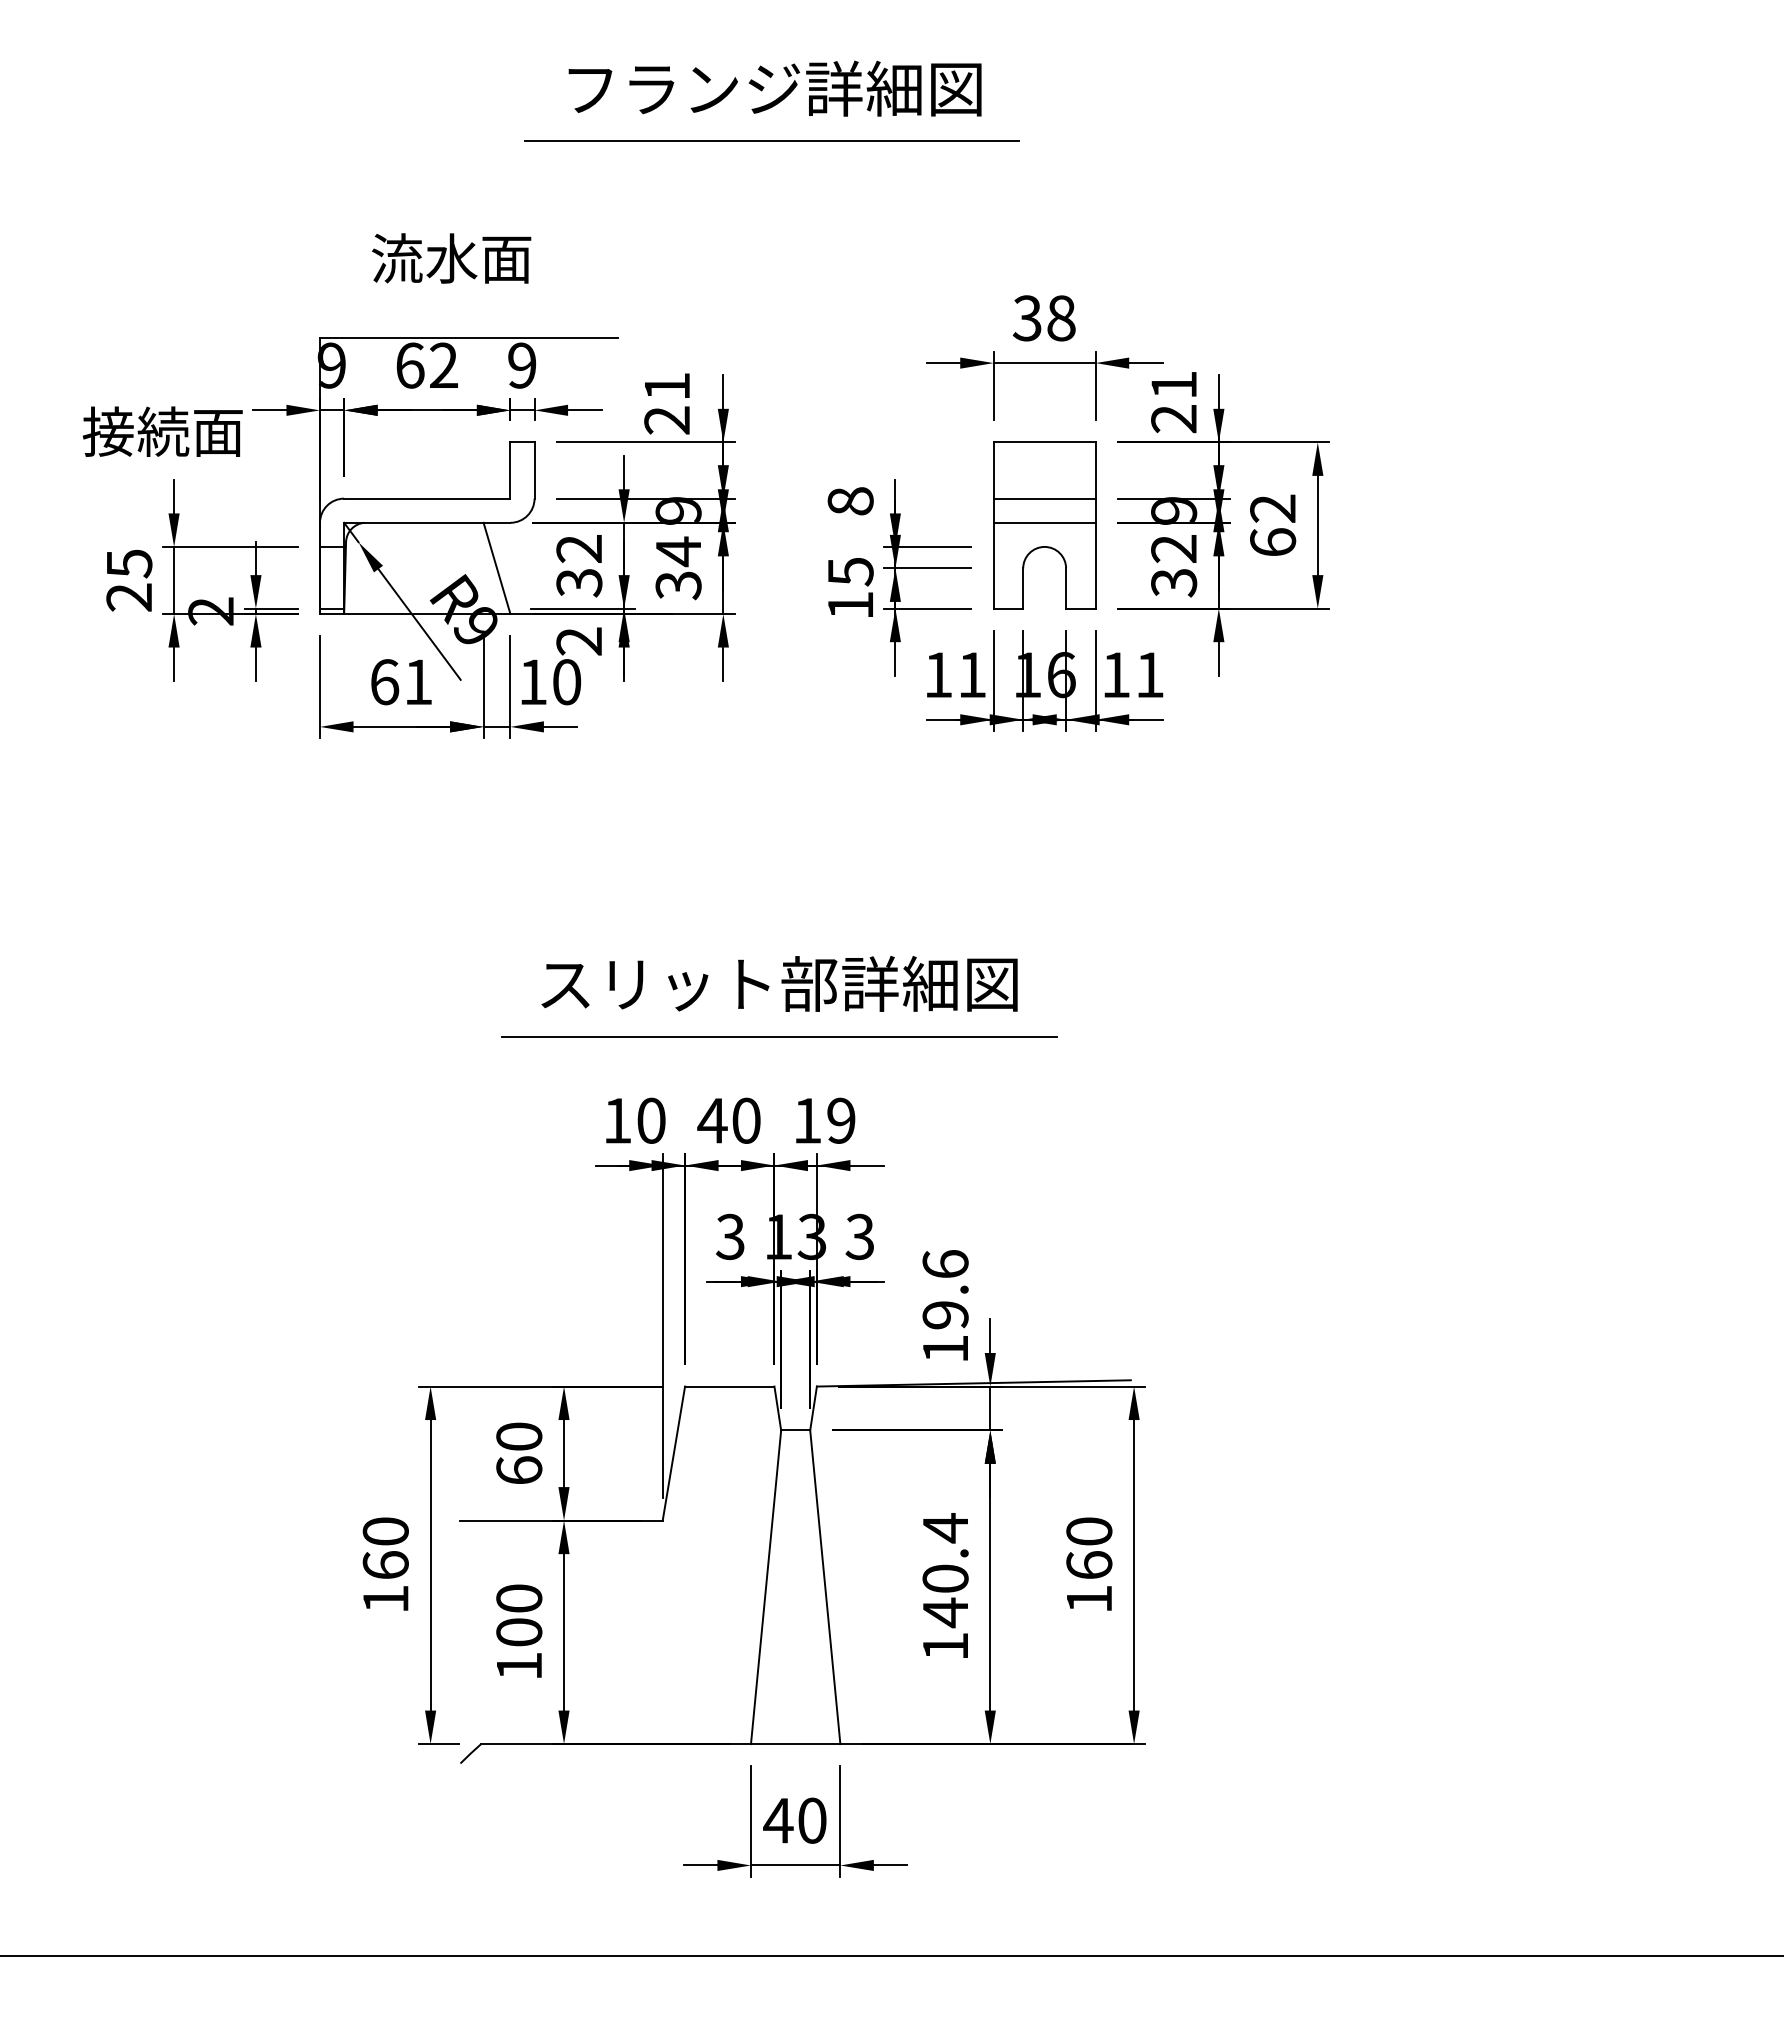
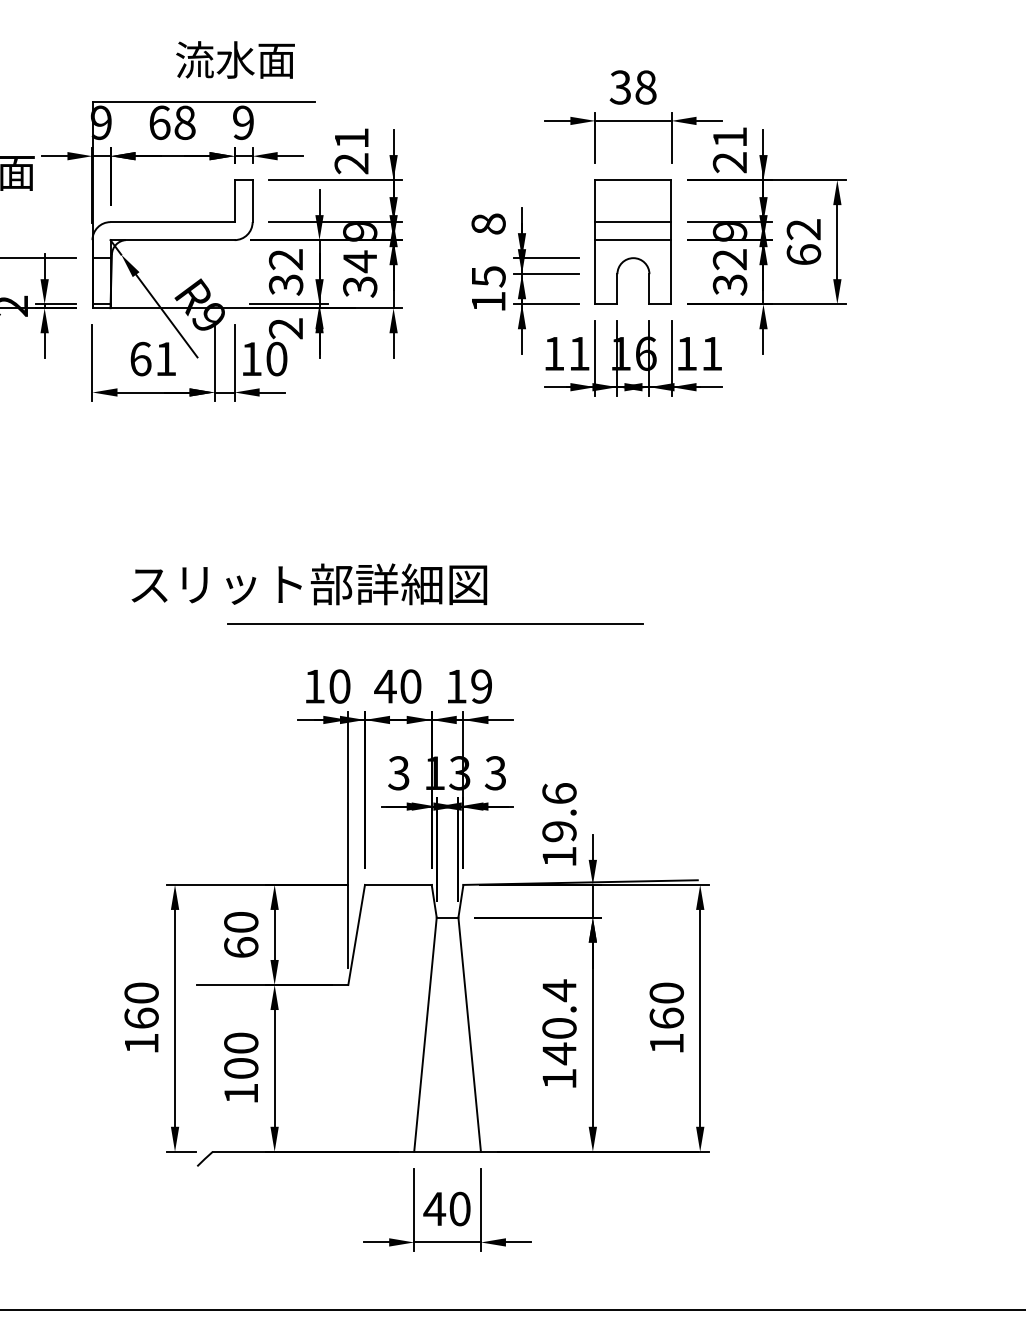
text: (451, 258) -> (235, 60), moved
text: (444, 365) -> (185, 122), 62 -> 68
line: (496, 567) -> (224, 273), removed
text: (779, 983) -> (309, 584), moved

